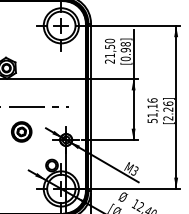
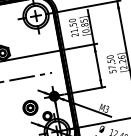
text: (125, 47) -> (84, 23), [0.98] -> [0.85]
text: (152, 107) -> (111, 62), 51,16 -> 57,50
part: (21, 131) -> (30, 107), moved

